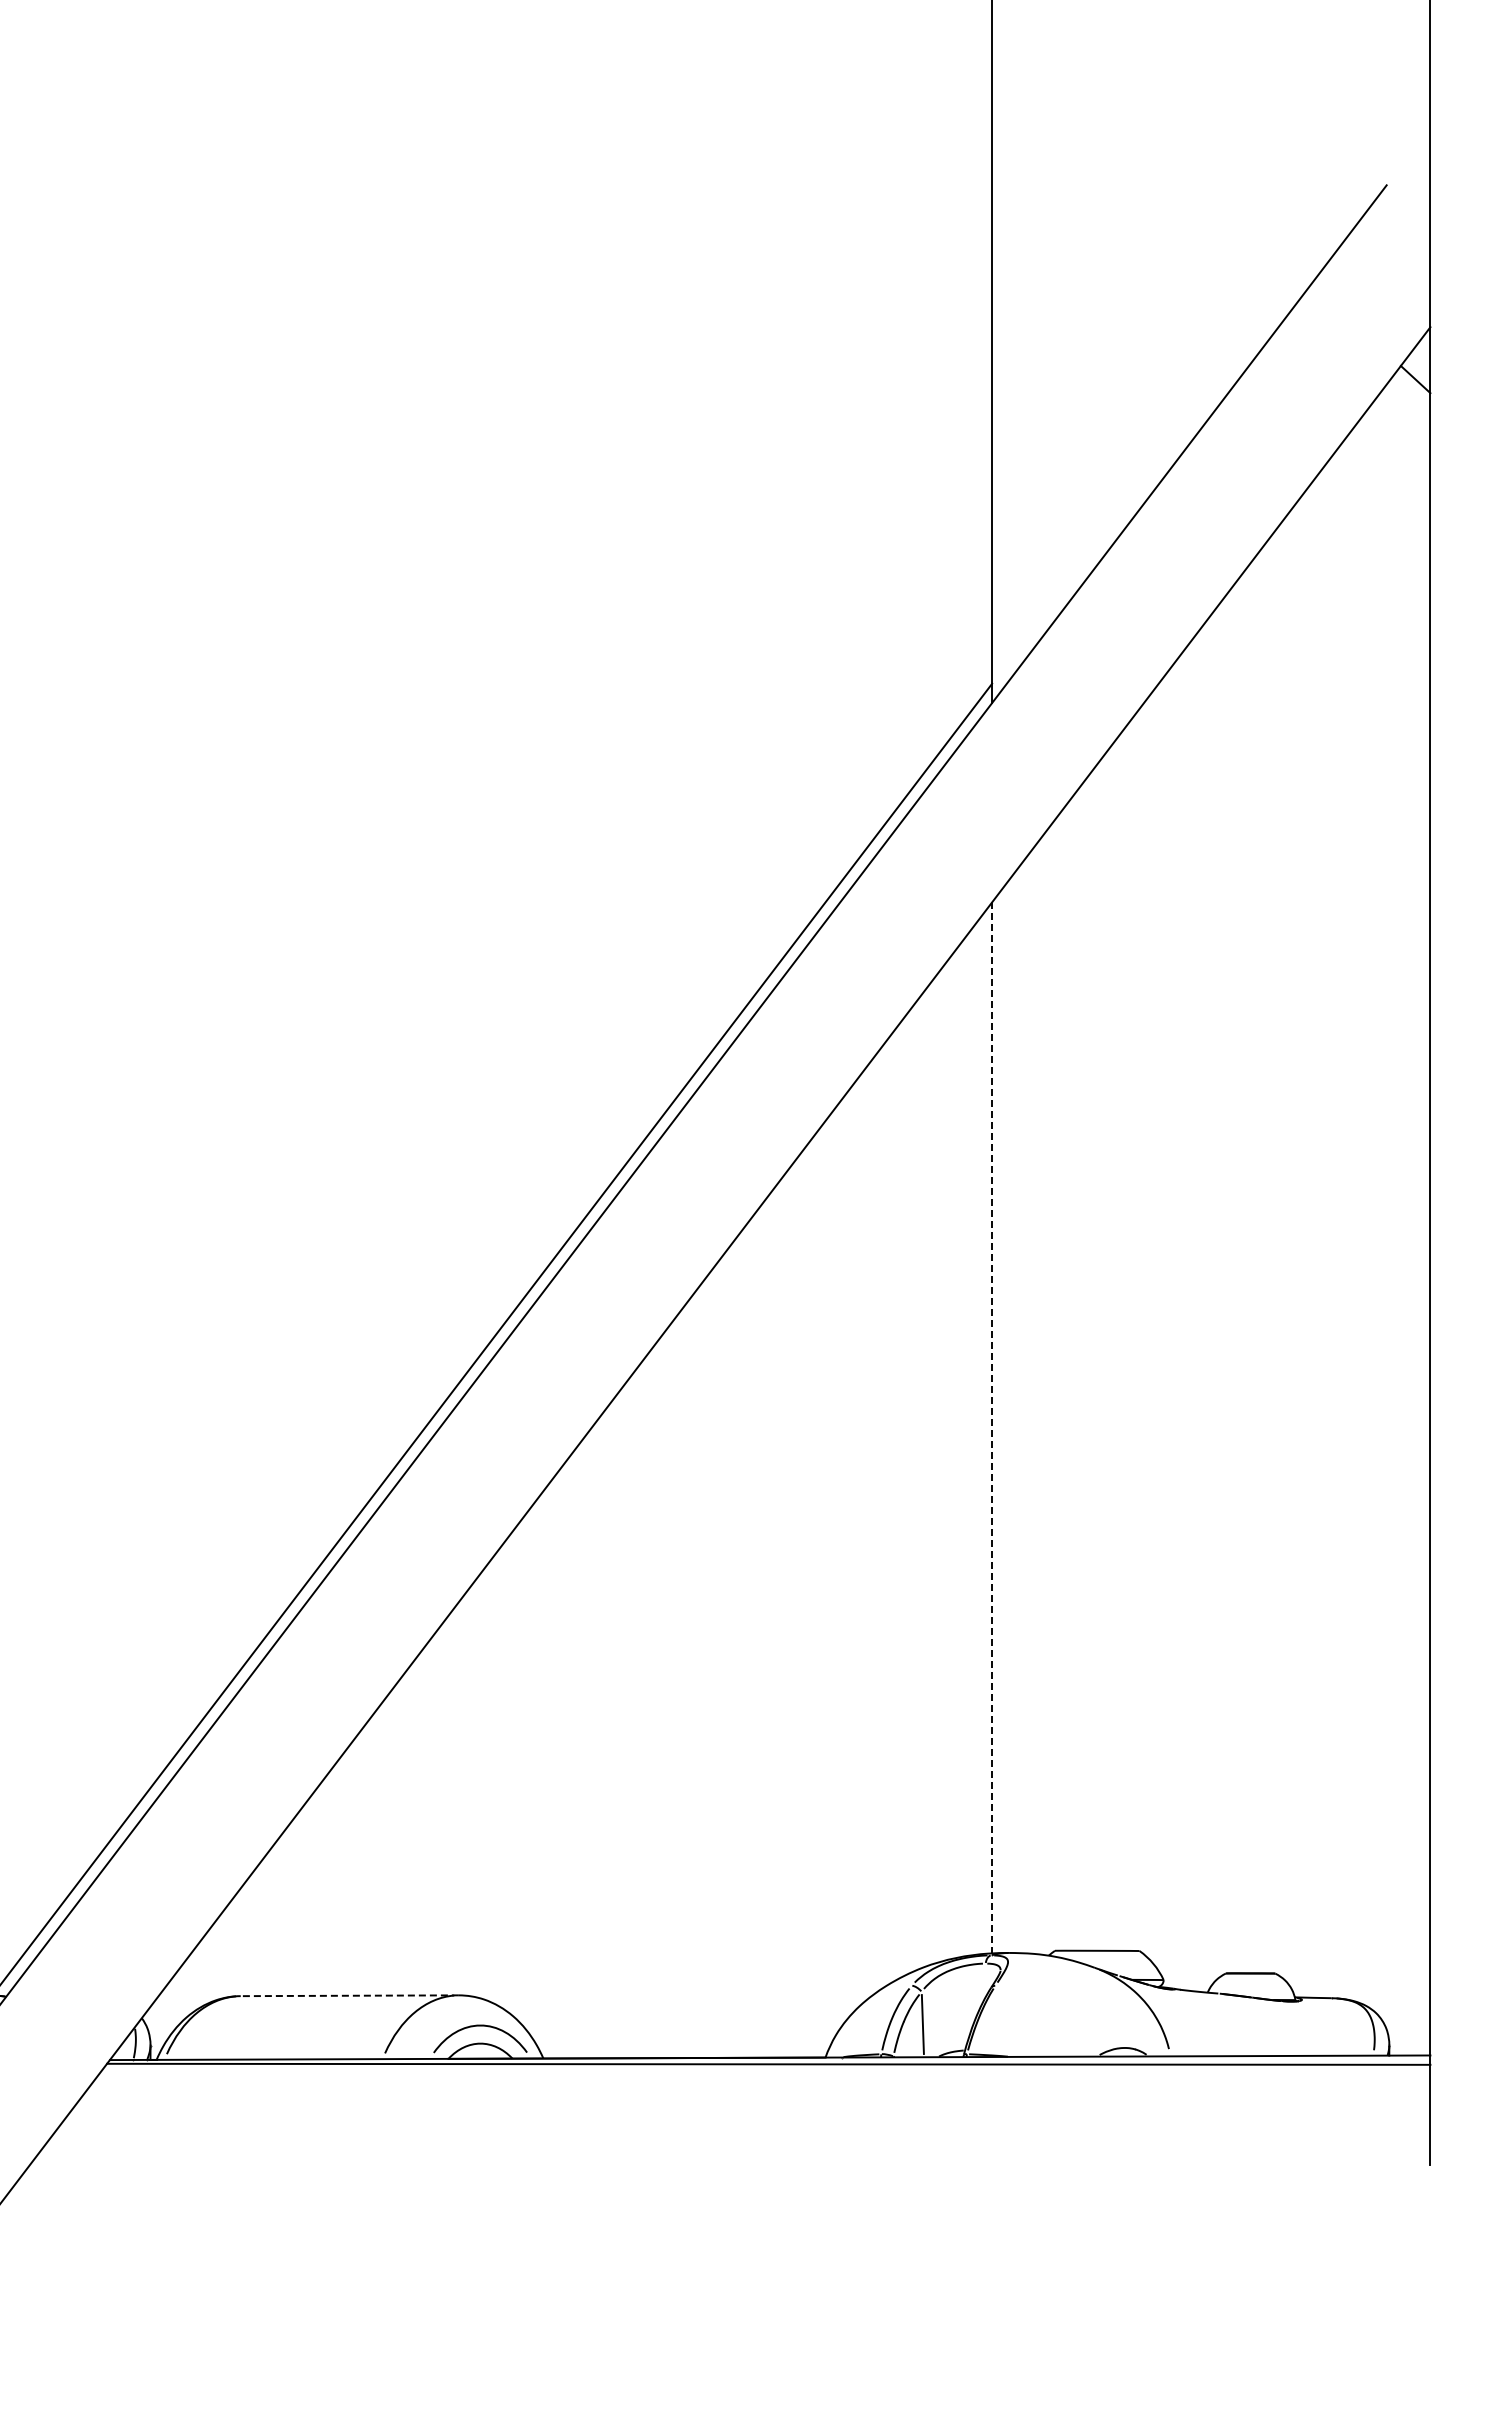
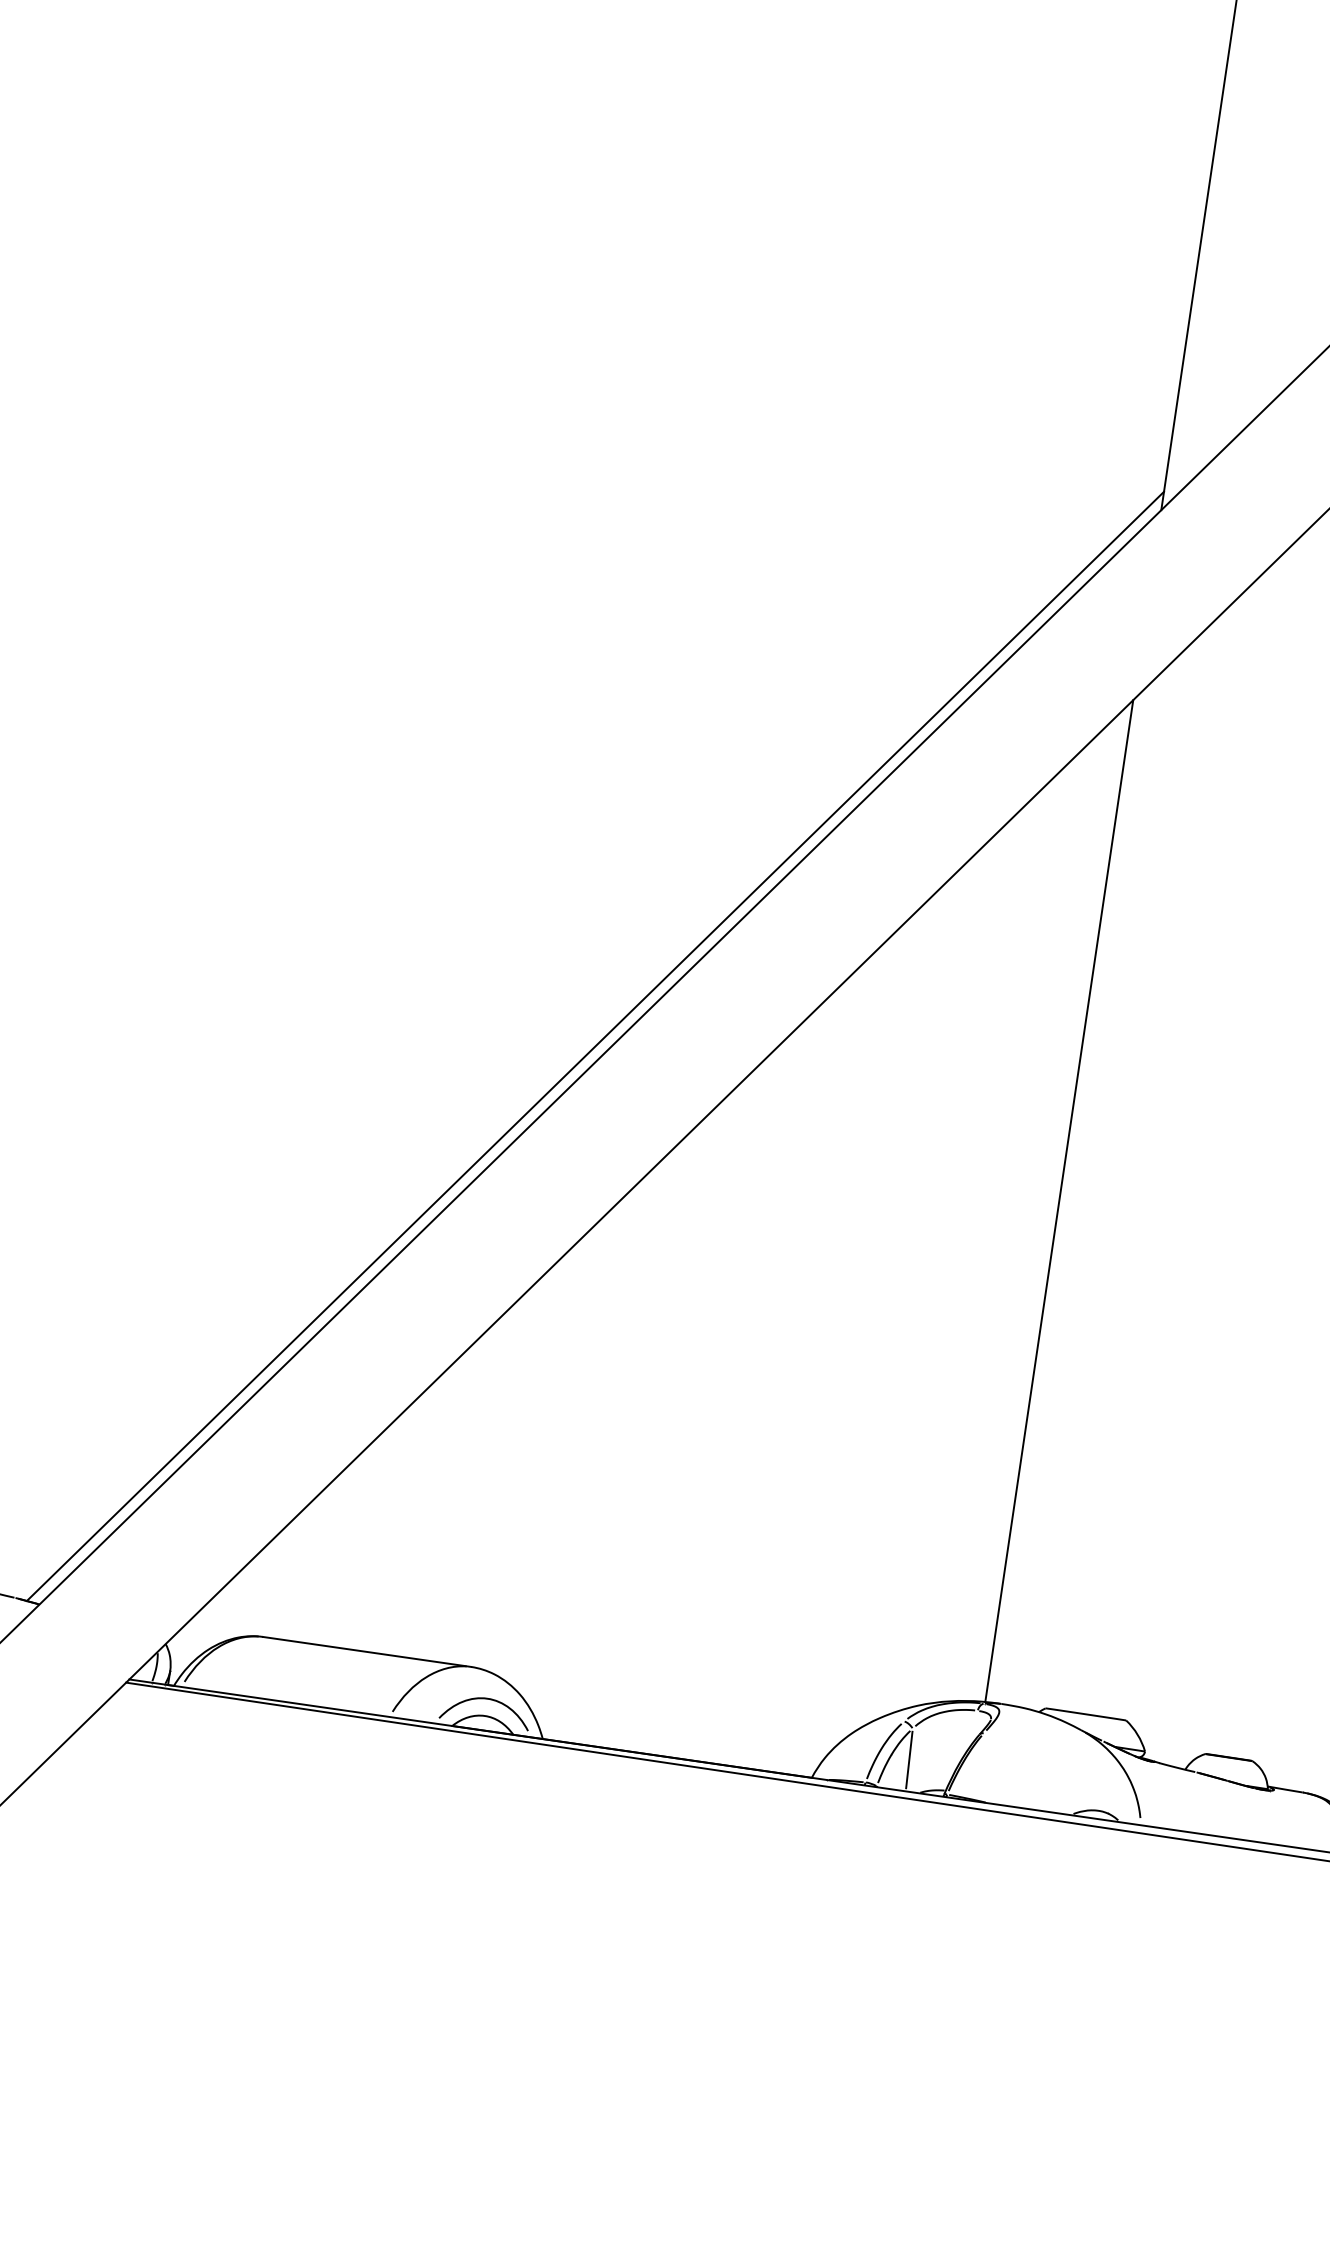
line: (992, 1428) -> (1059, 1201), dashed -> solid
line: (349, 1995) -> (366, 1651), dashed -> solid

